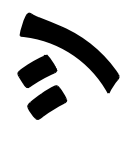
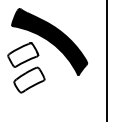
fill: (37, 70) -> (23, 54), removed
fill: (47, 101) -> (29, 79), removed

